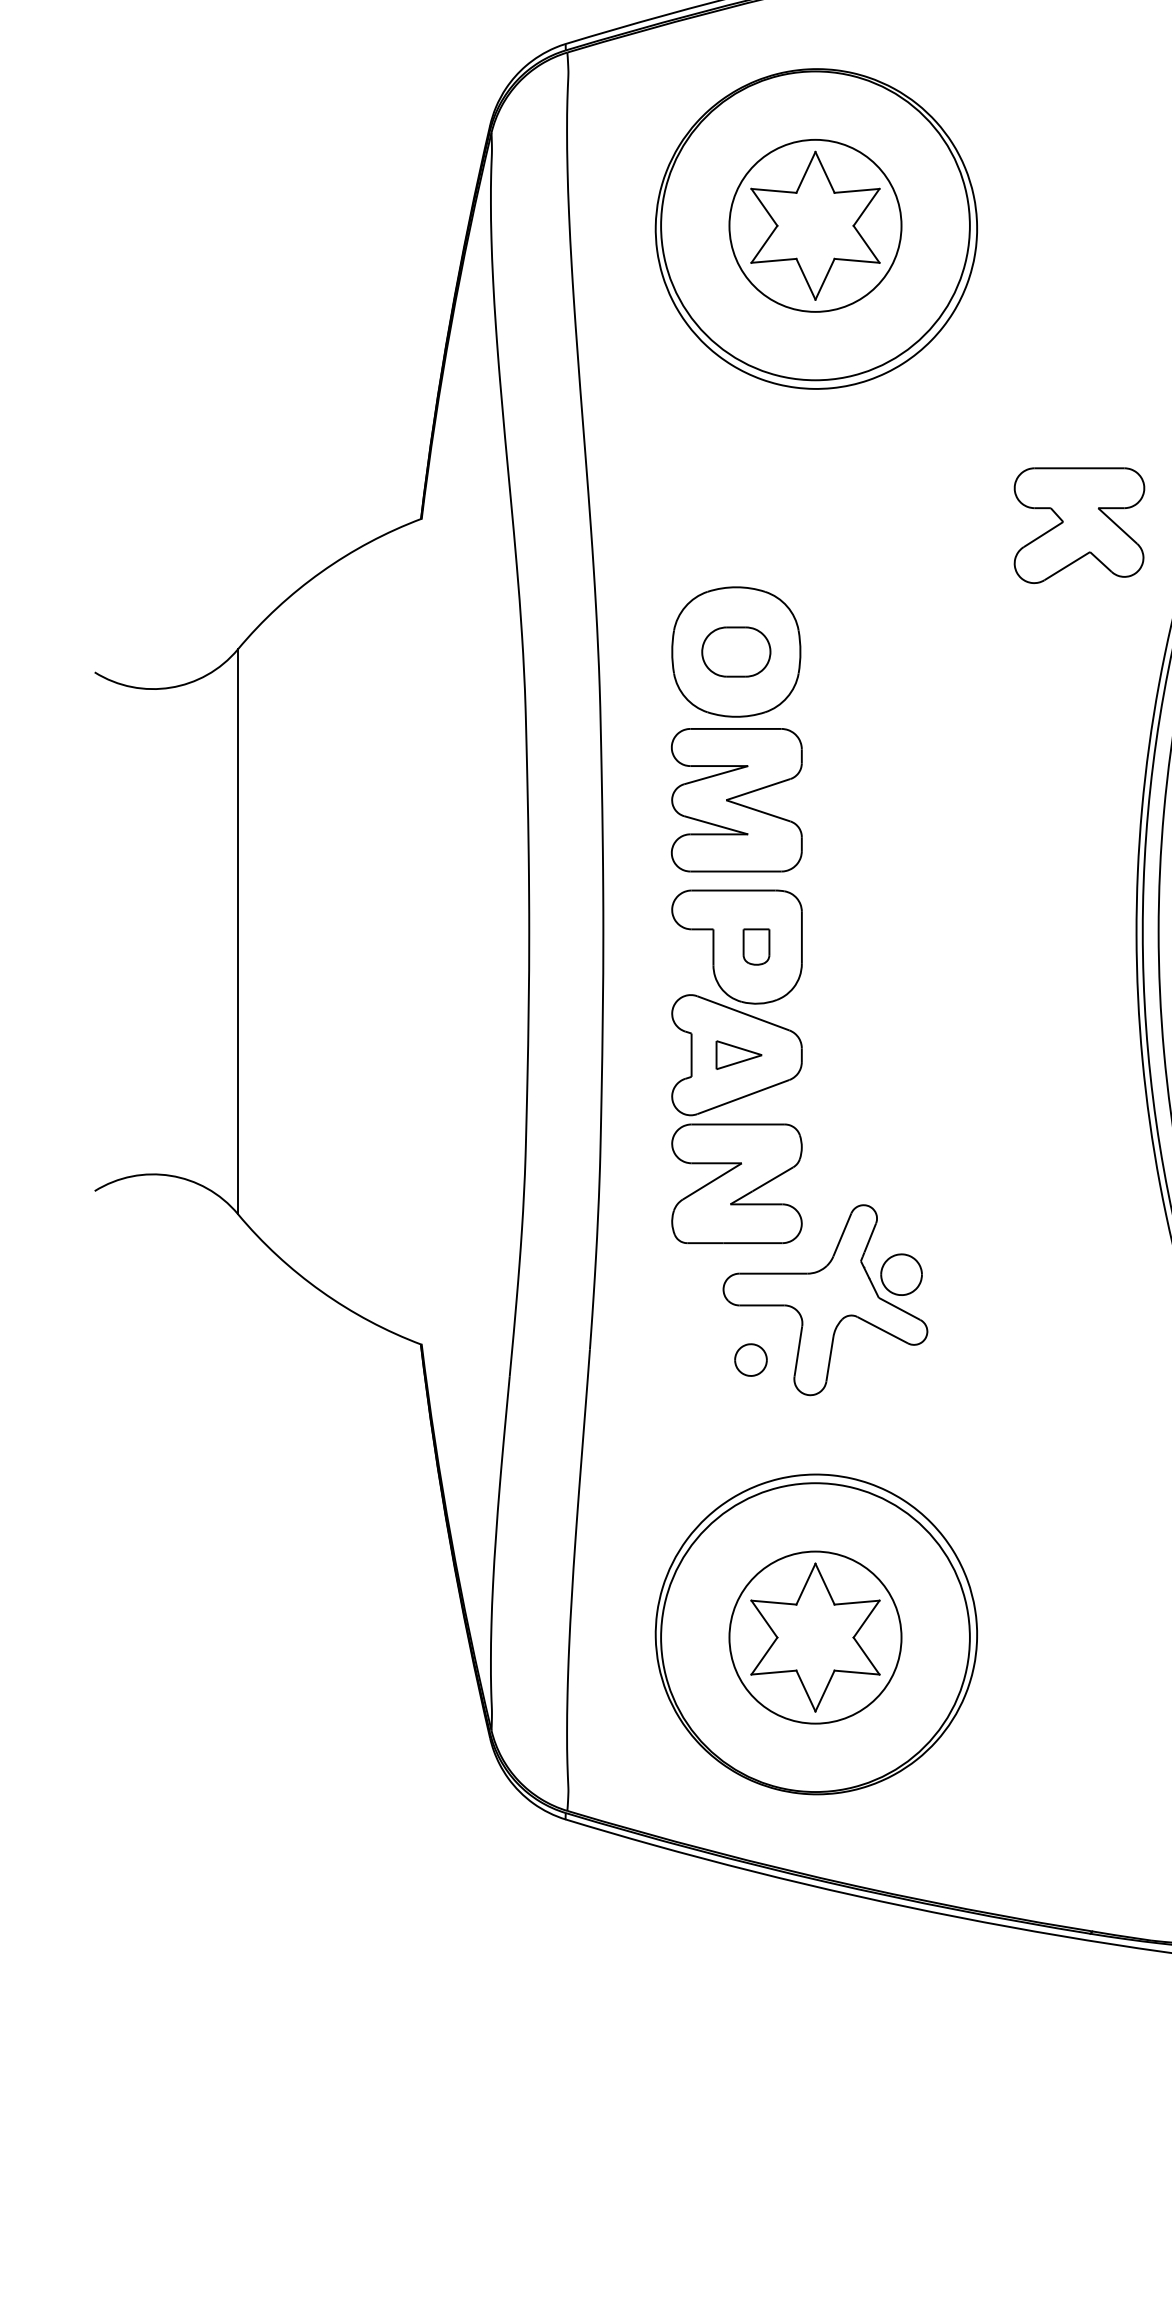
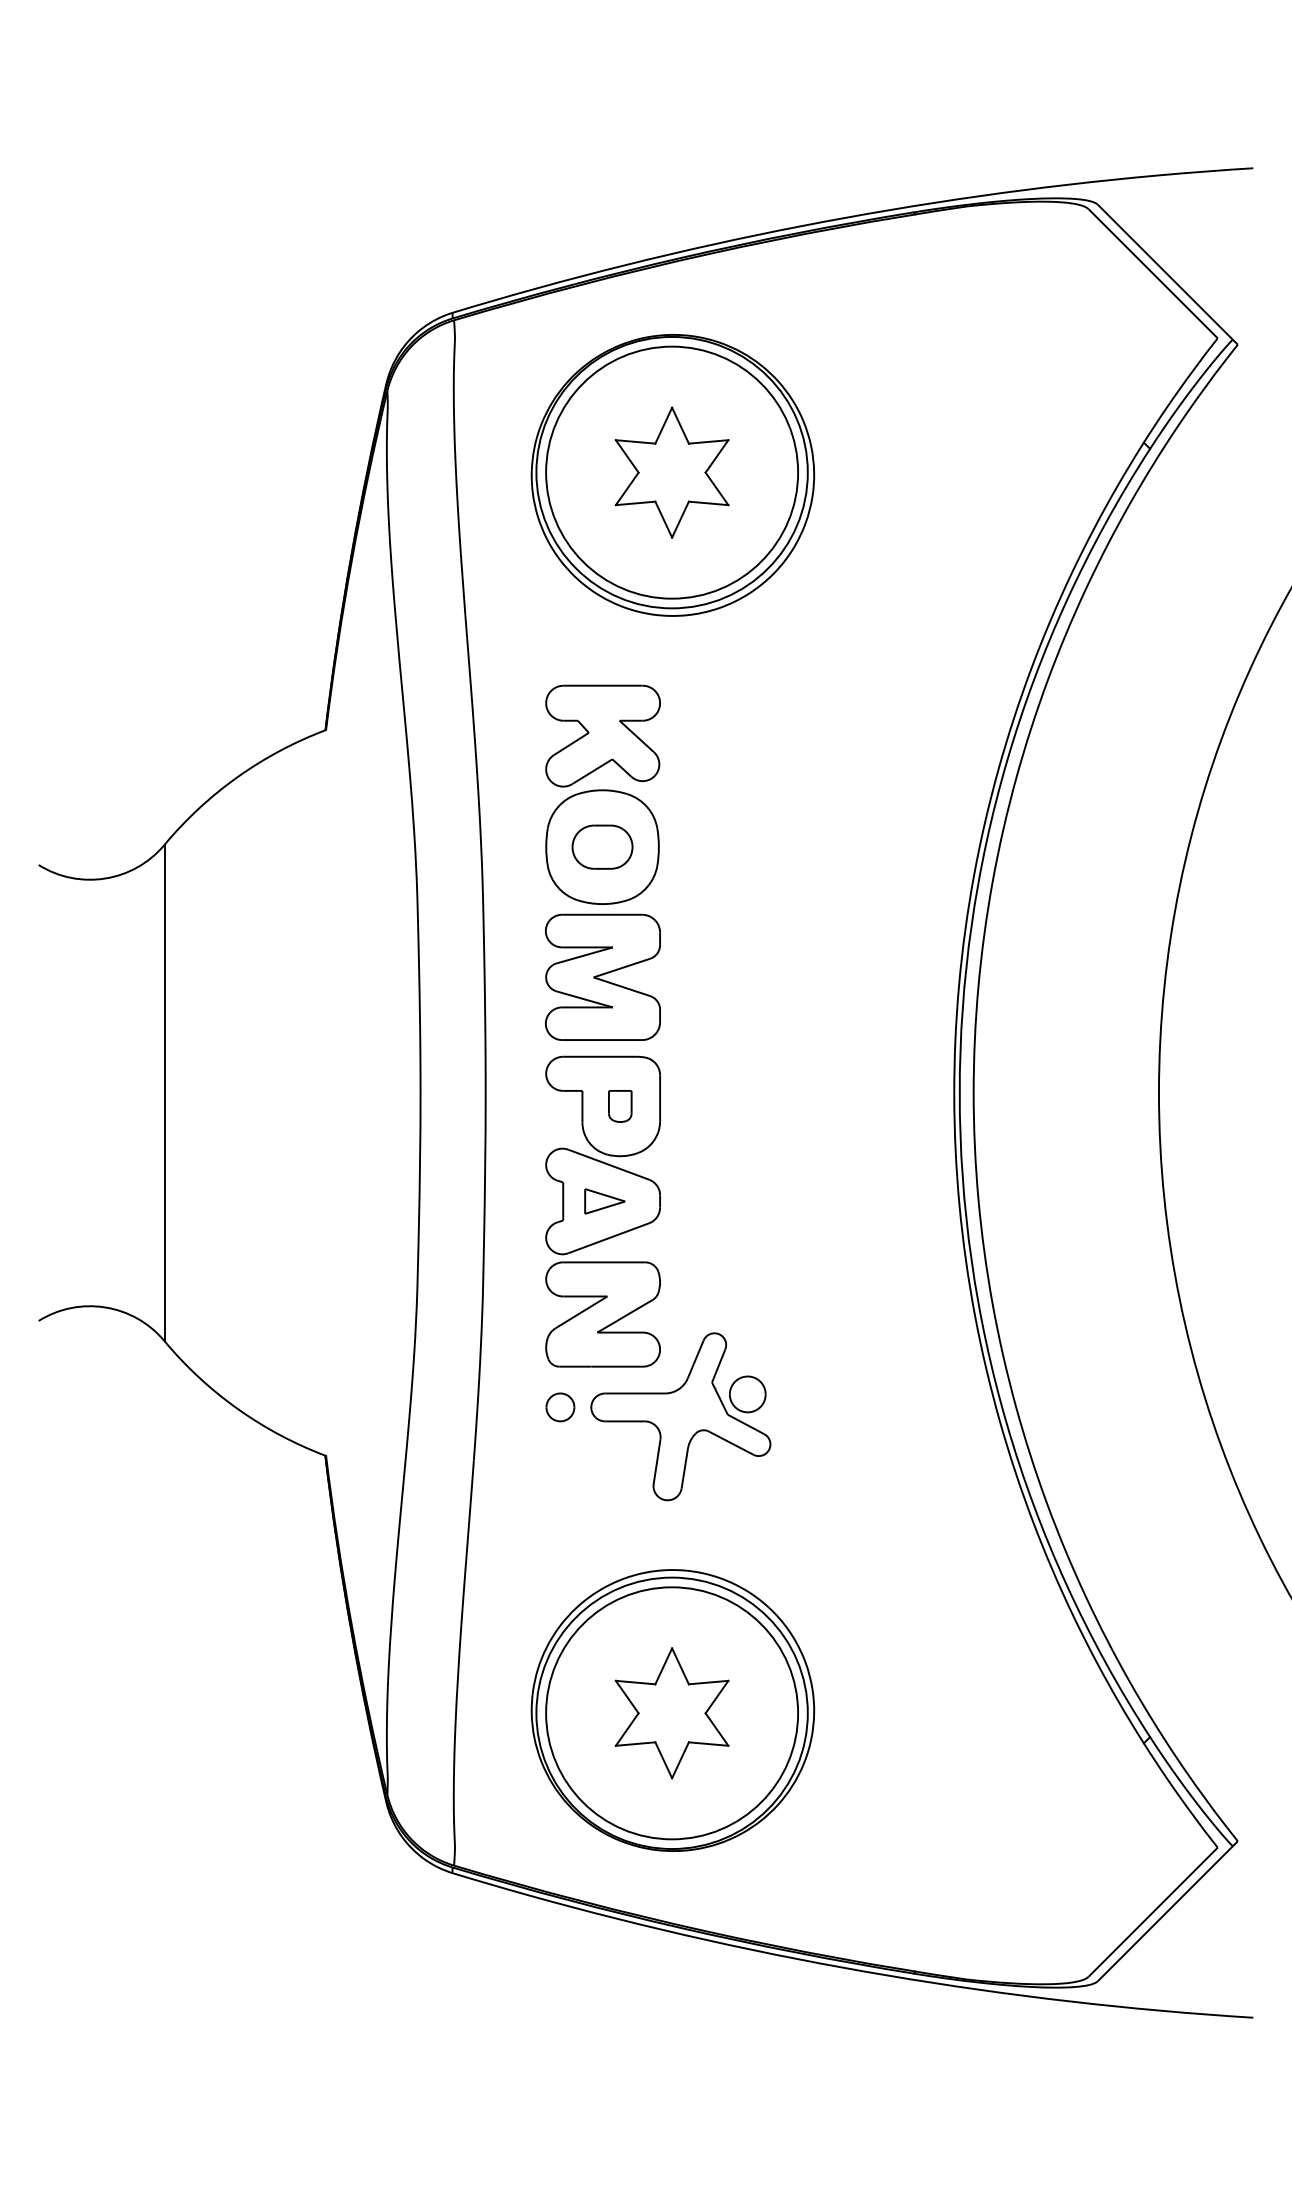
circle: (815, 225) -> (672, 472), size x1.67
part: (1078, 524) -> (602, 735), moved
part: (751, 1360) -> (560, 1407), moved
circle: (815, 1637) -> (672, 1713), size x1.67

